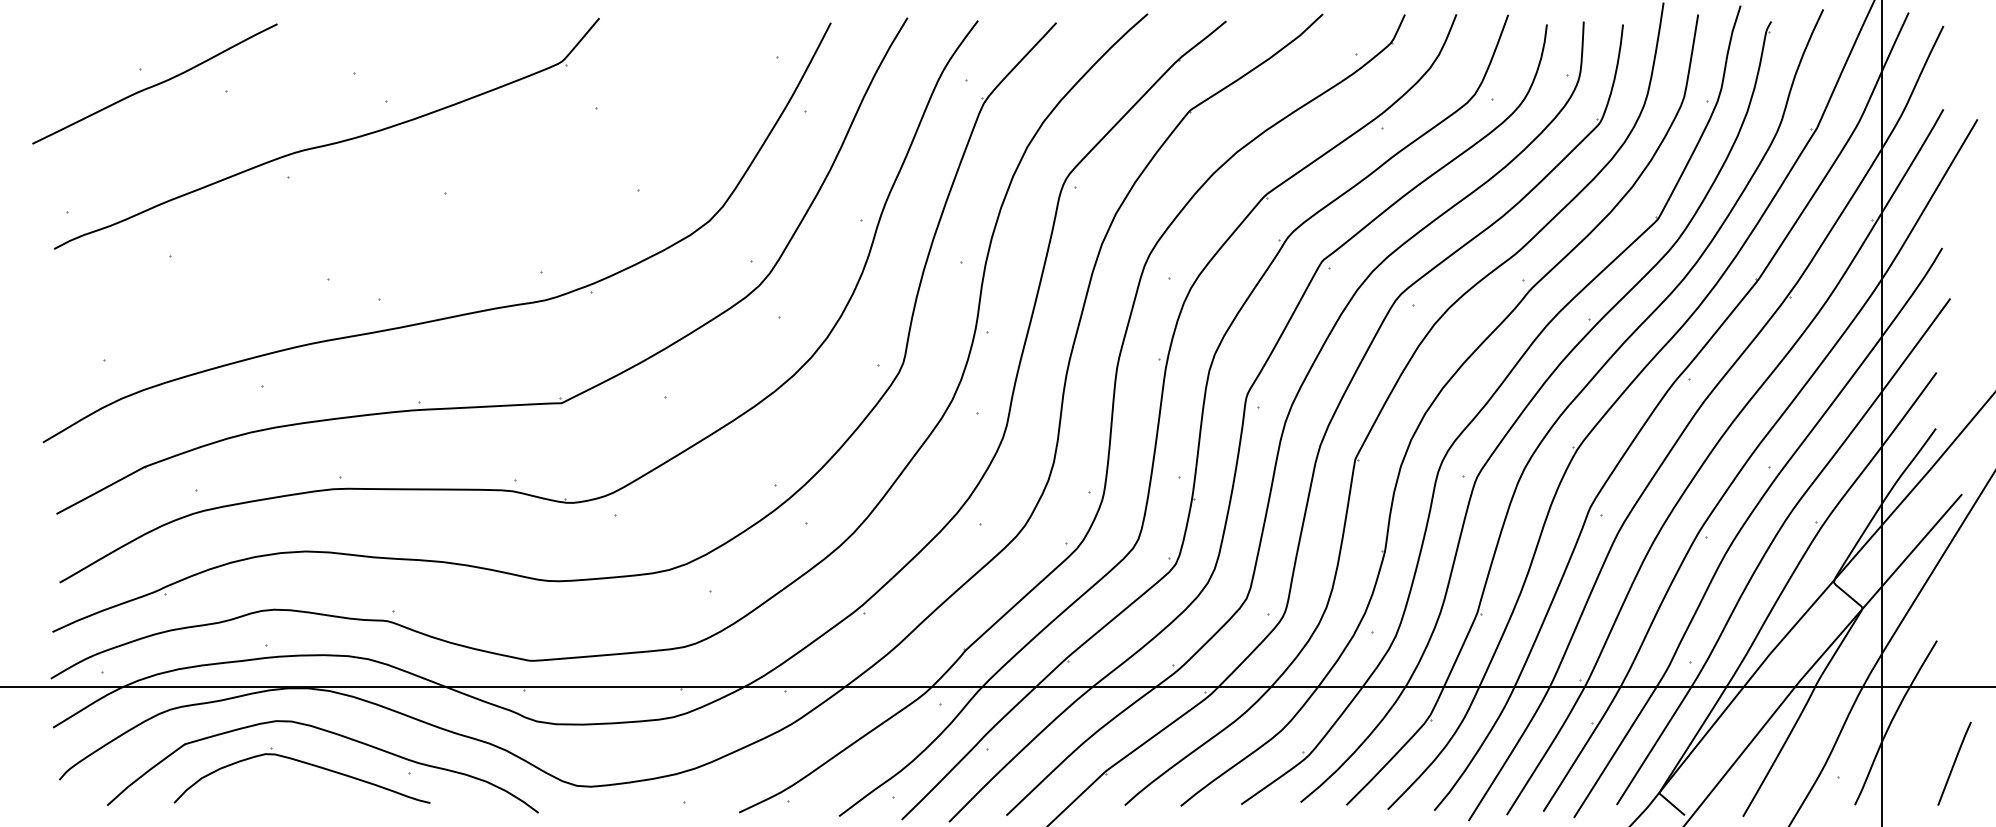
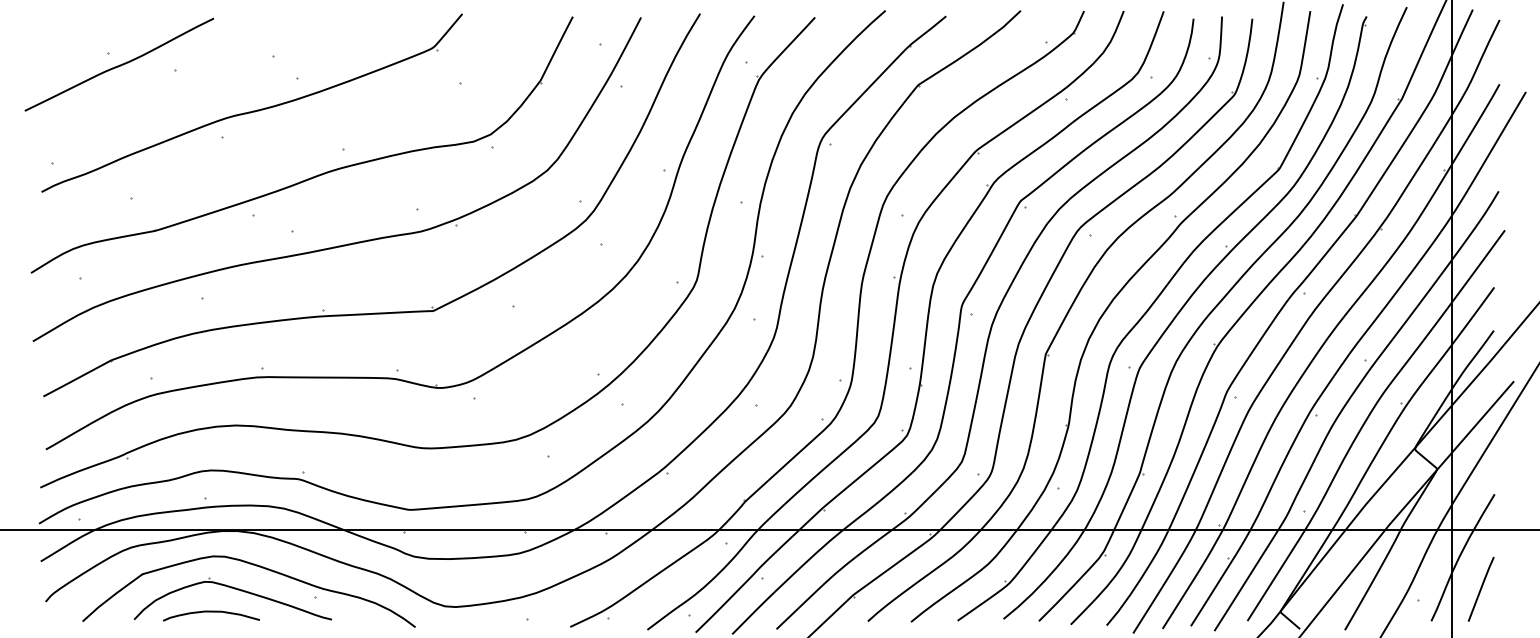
part: (405, 228) -> (312, 176), added
line: (1953, 764) -> (1480, 589), moved
curve: (274, 793) -> (211, 612), added

